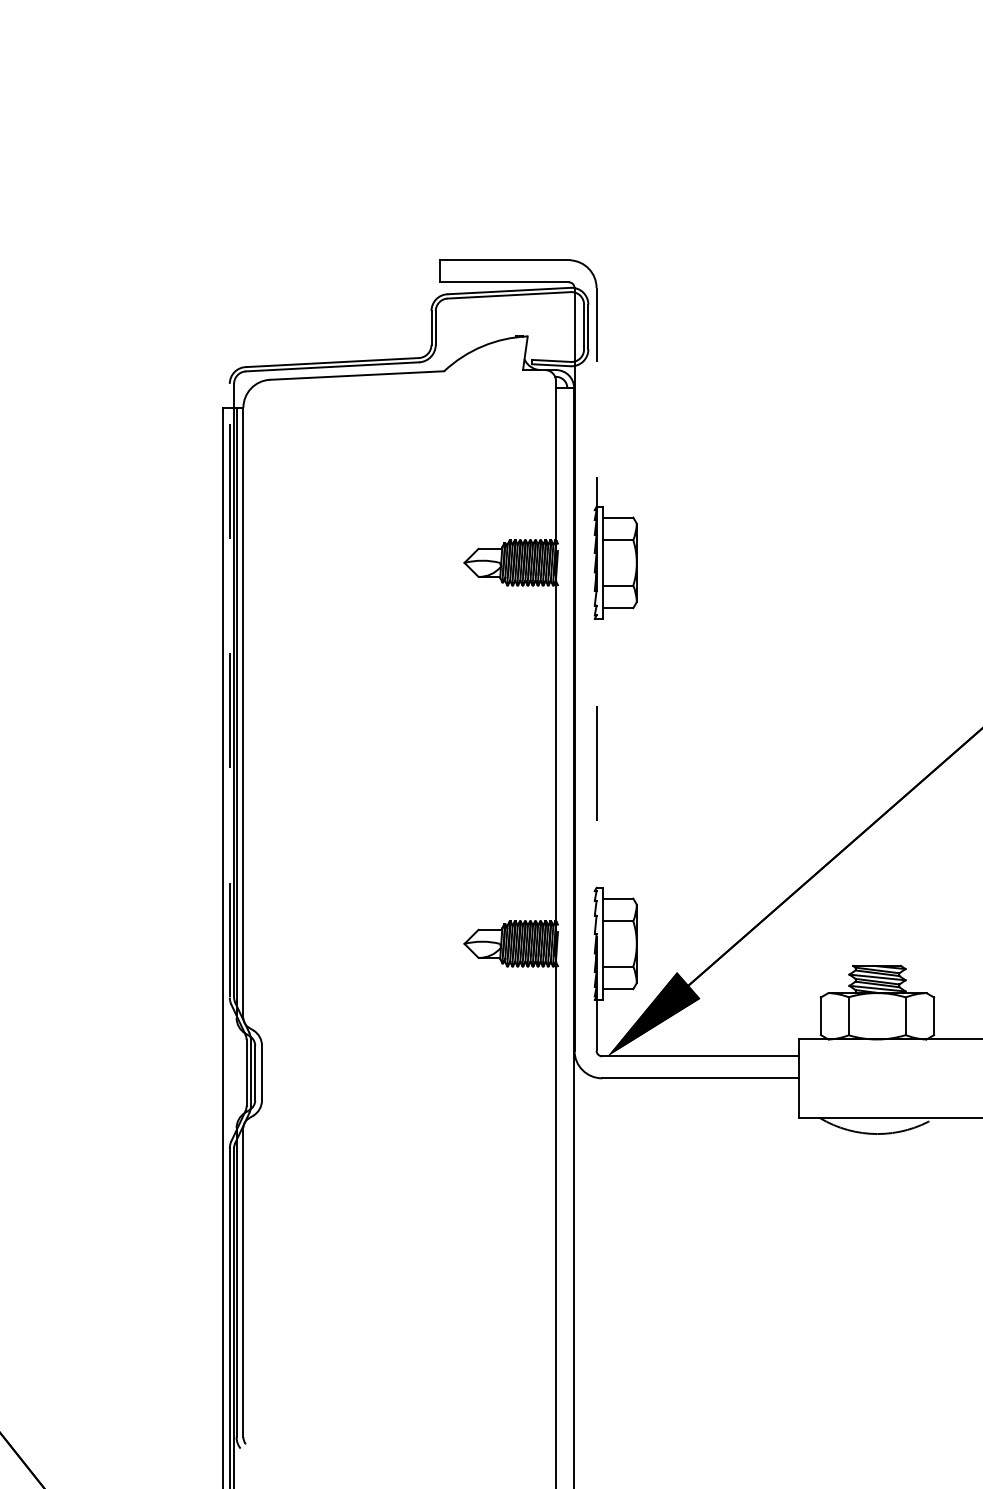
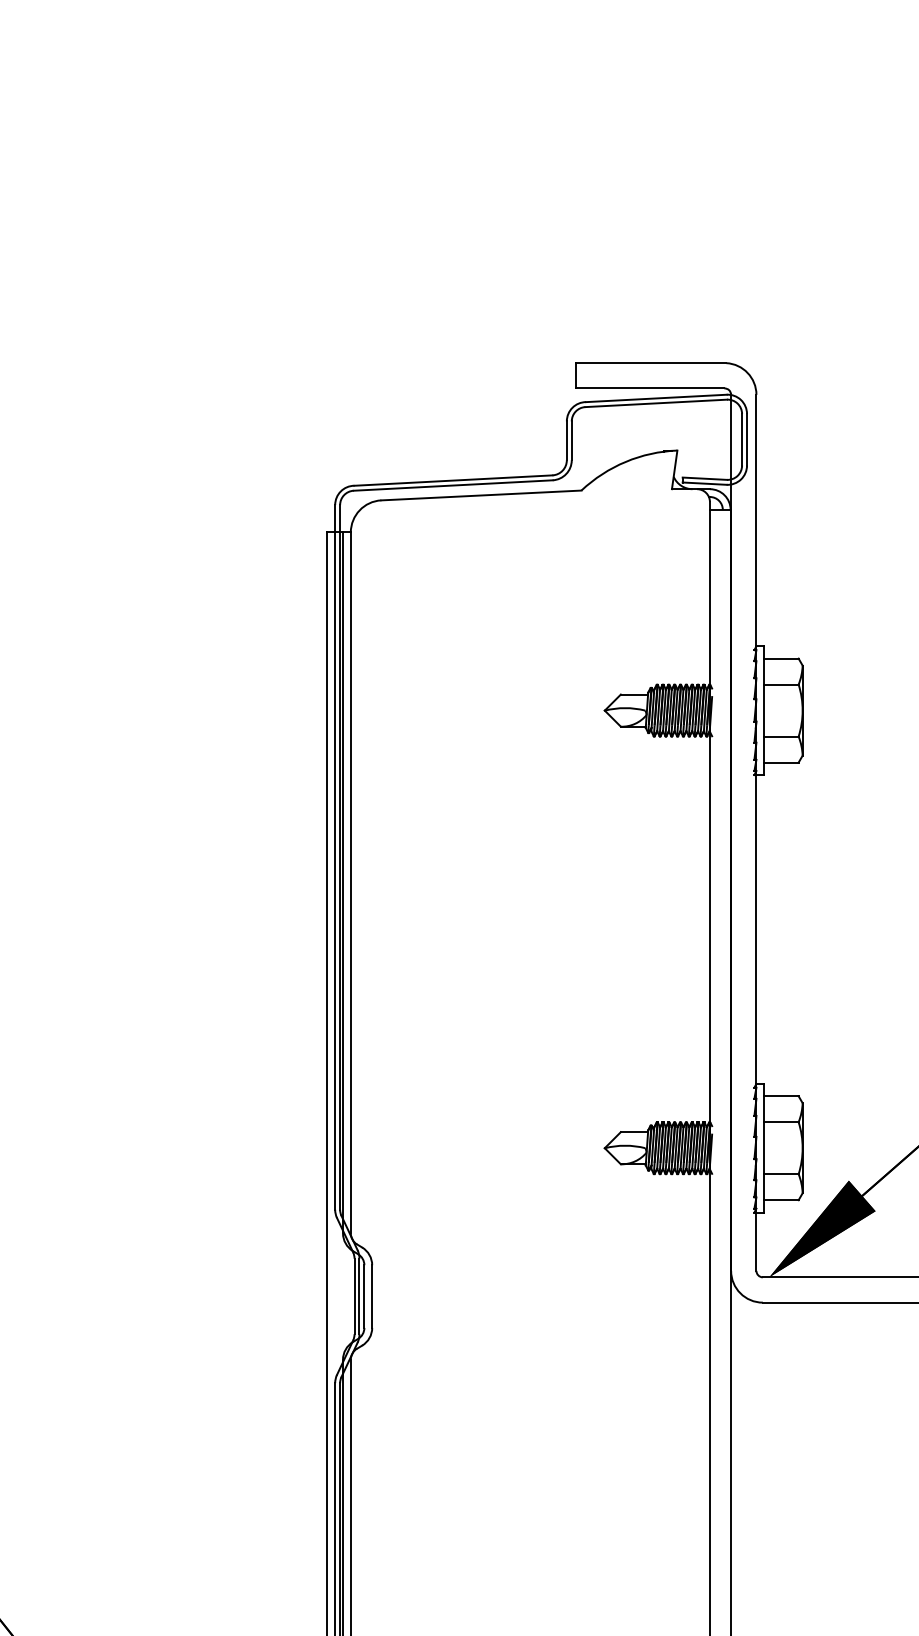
line: (596, 668) -> (756, 831), dashed -> solid
line: (229, 690) -> (334, 857), dashed -> solid

